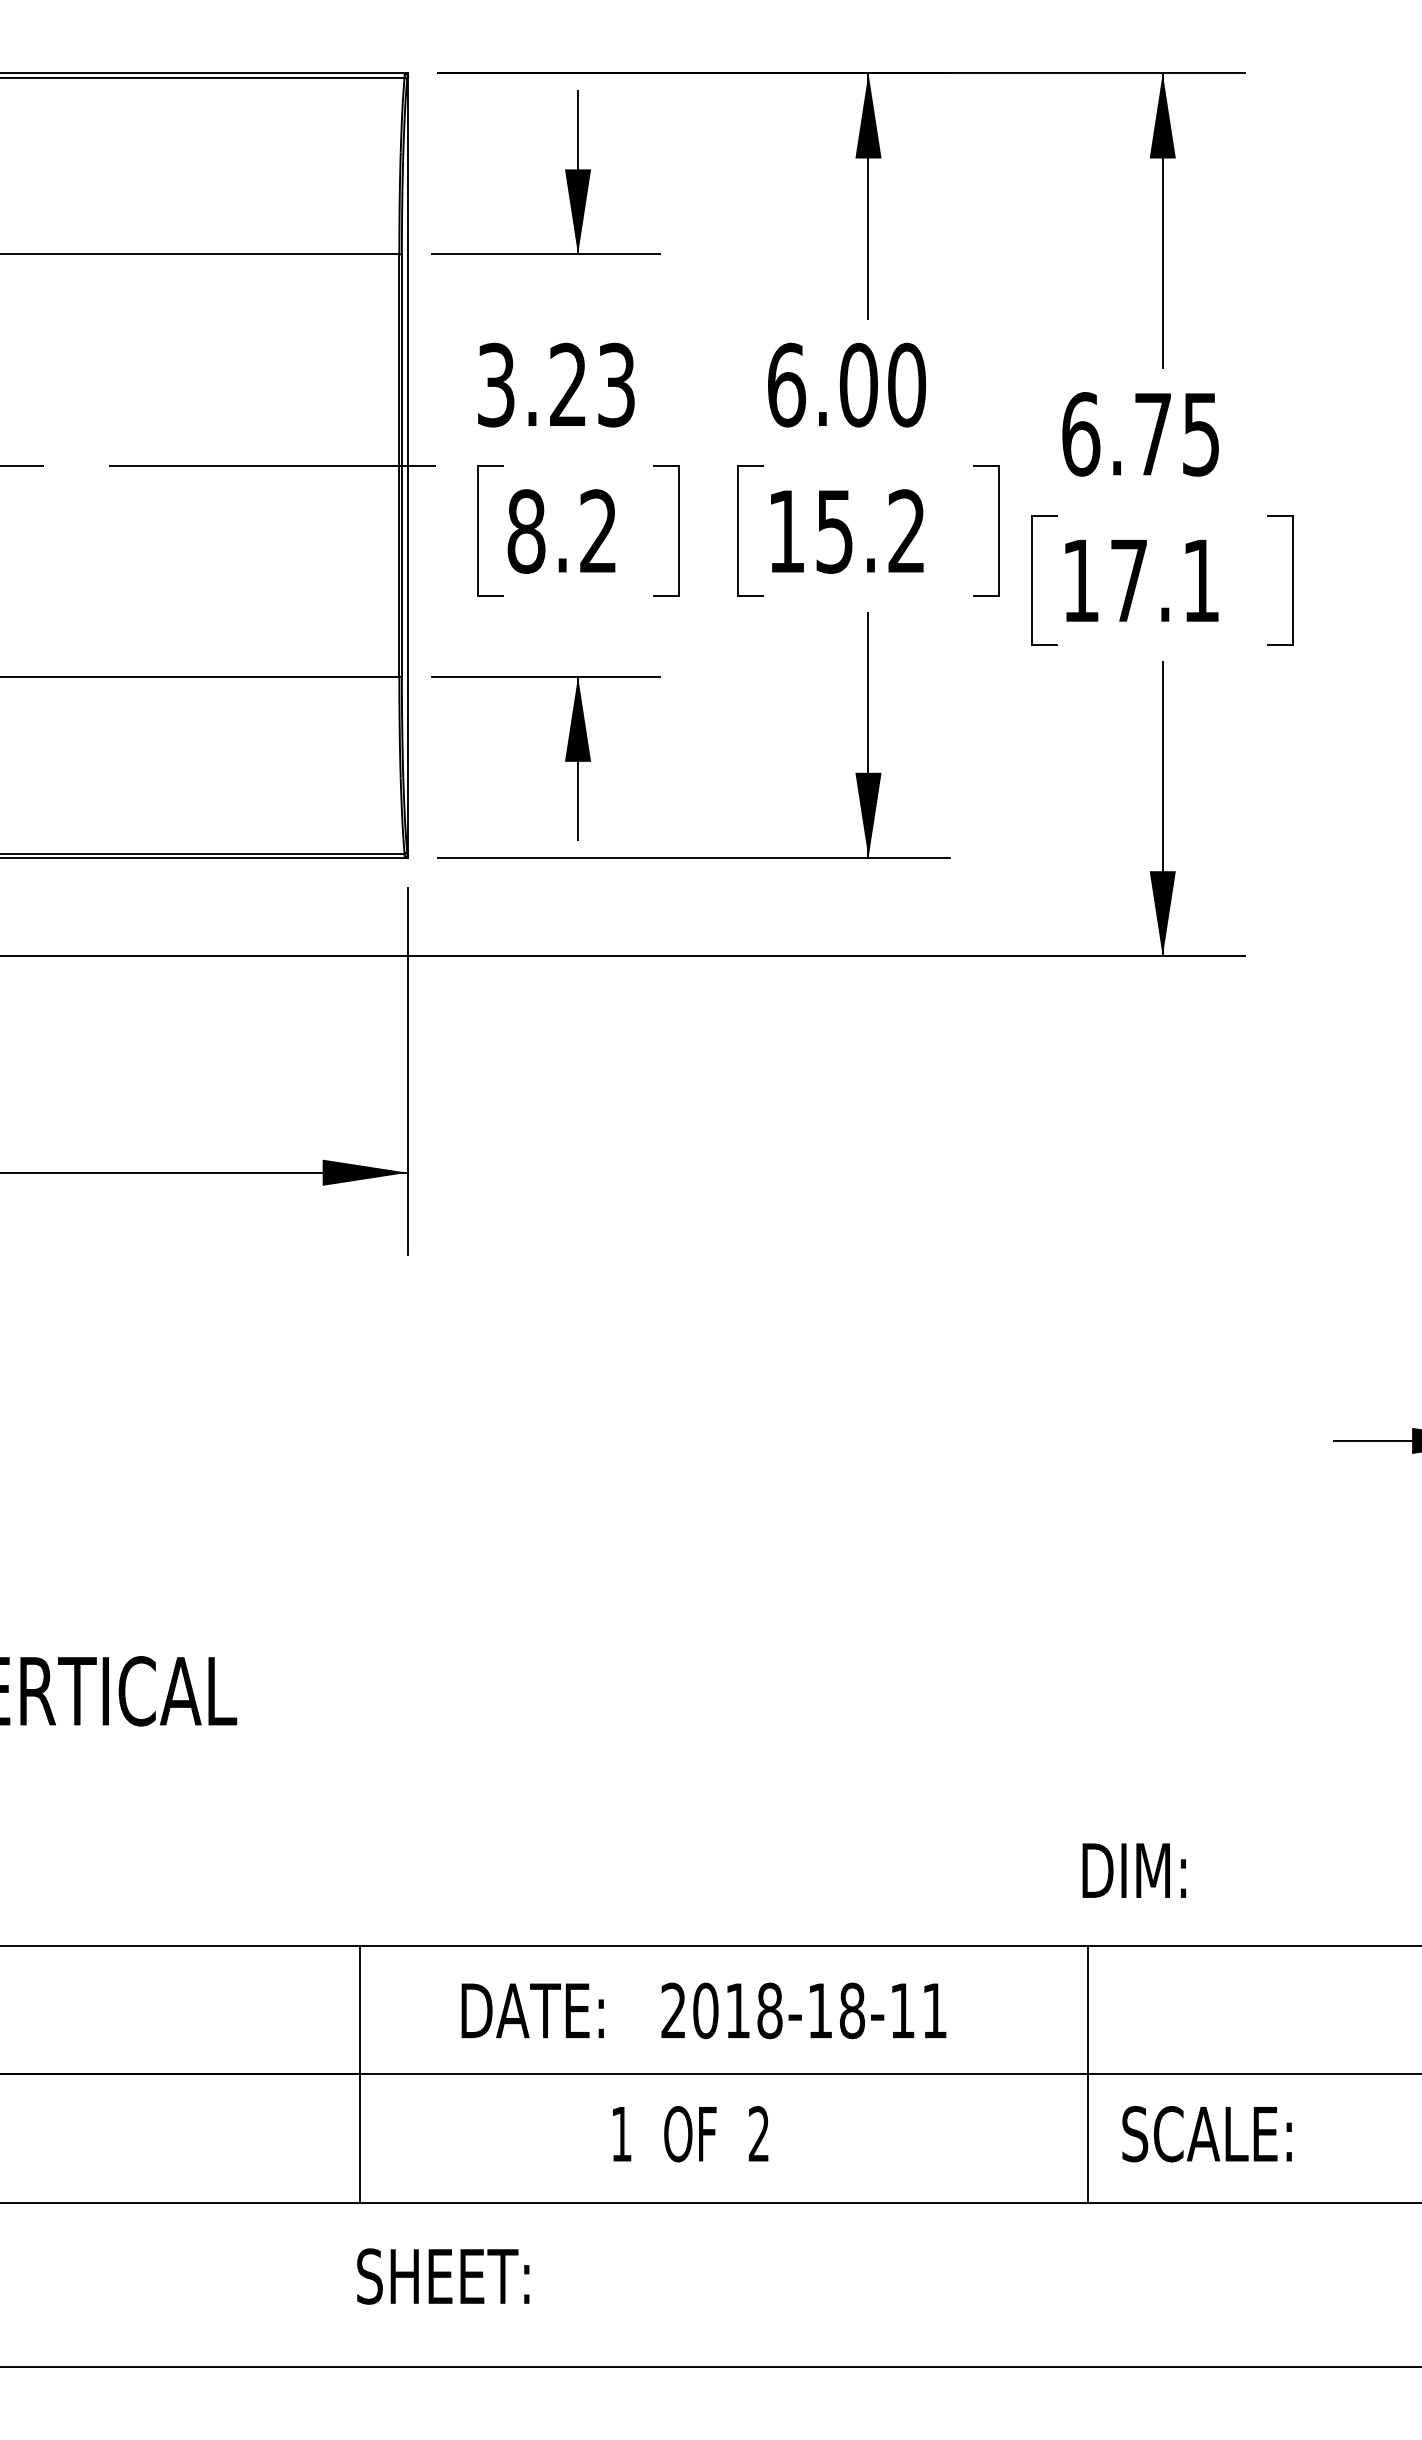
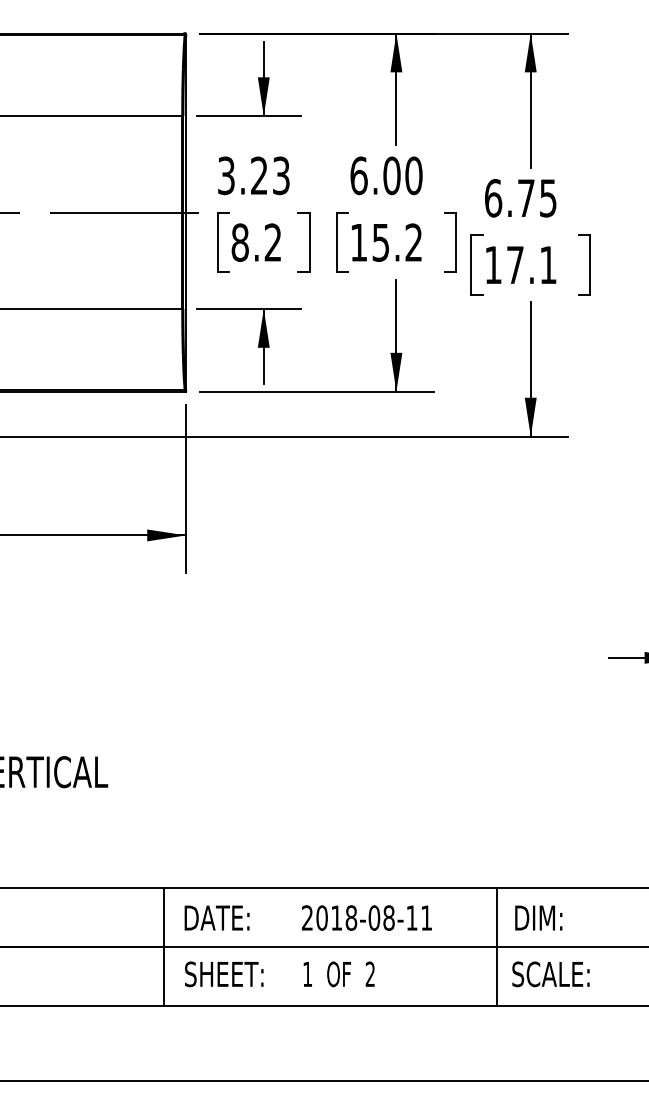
text: (1133, 1869) -> (538, 917), moved
text: (531, 2009) -> (216, 917), moved
text: (820, 2009) -> (374, 917), 2018-18-11 -> 2018-08-11
text: (689, 2134) -> (338, 974), moved
text: (443, 2276) -> (224, 974), moved

